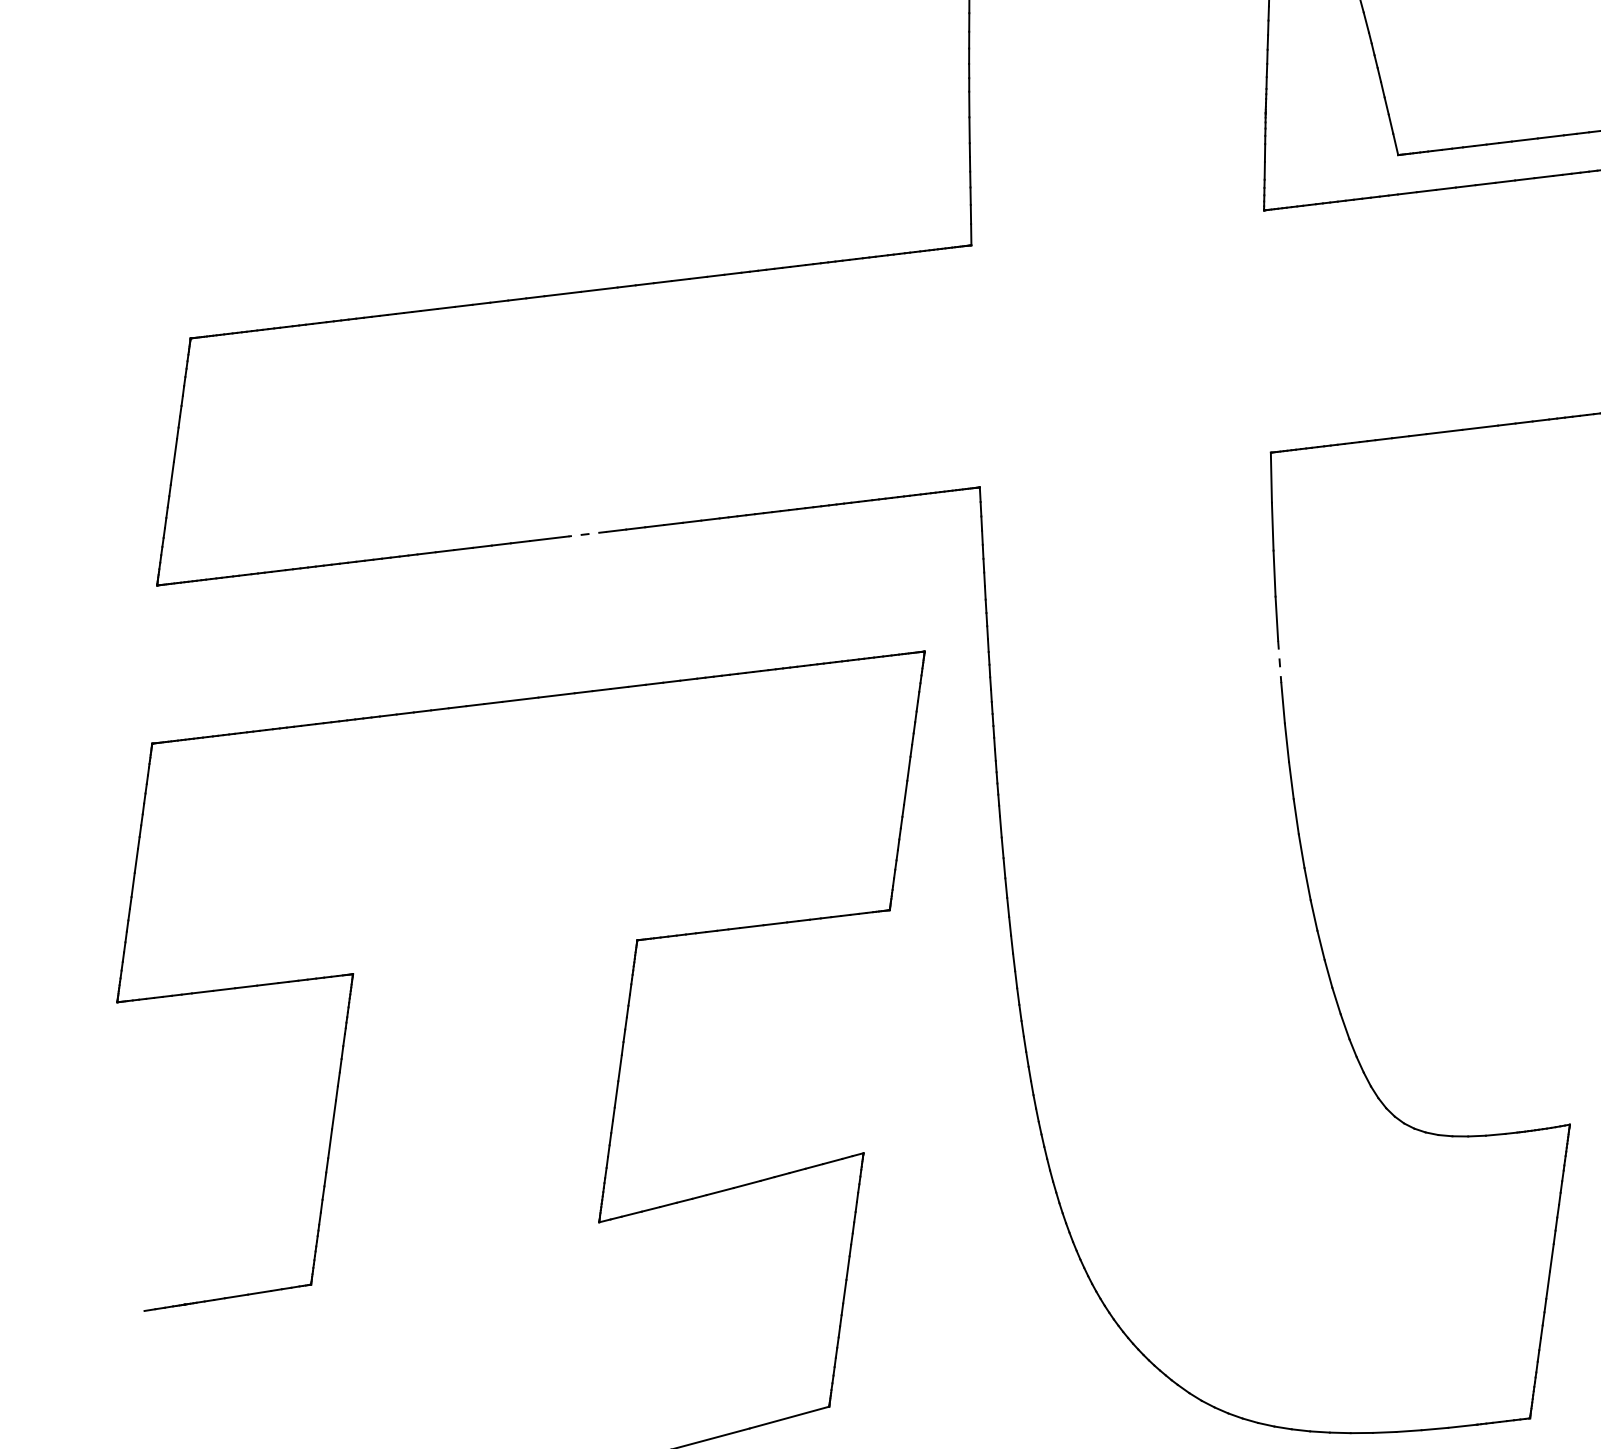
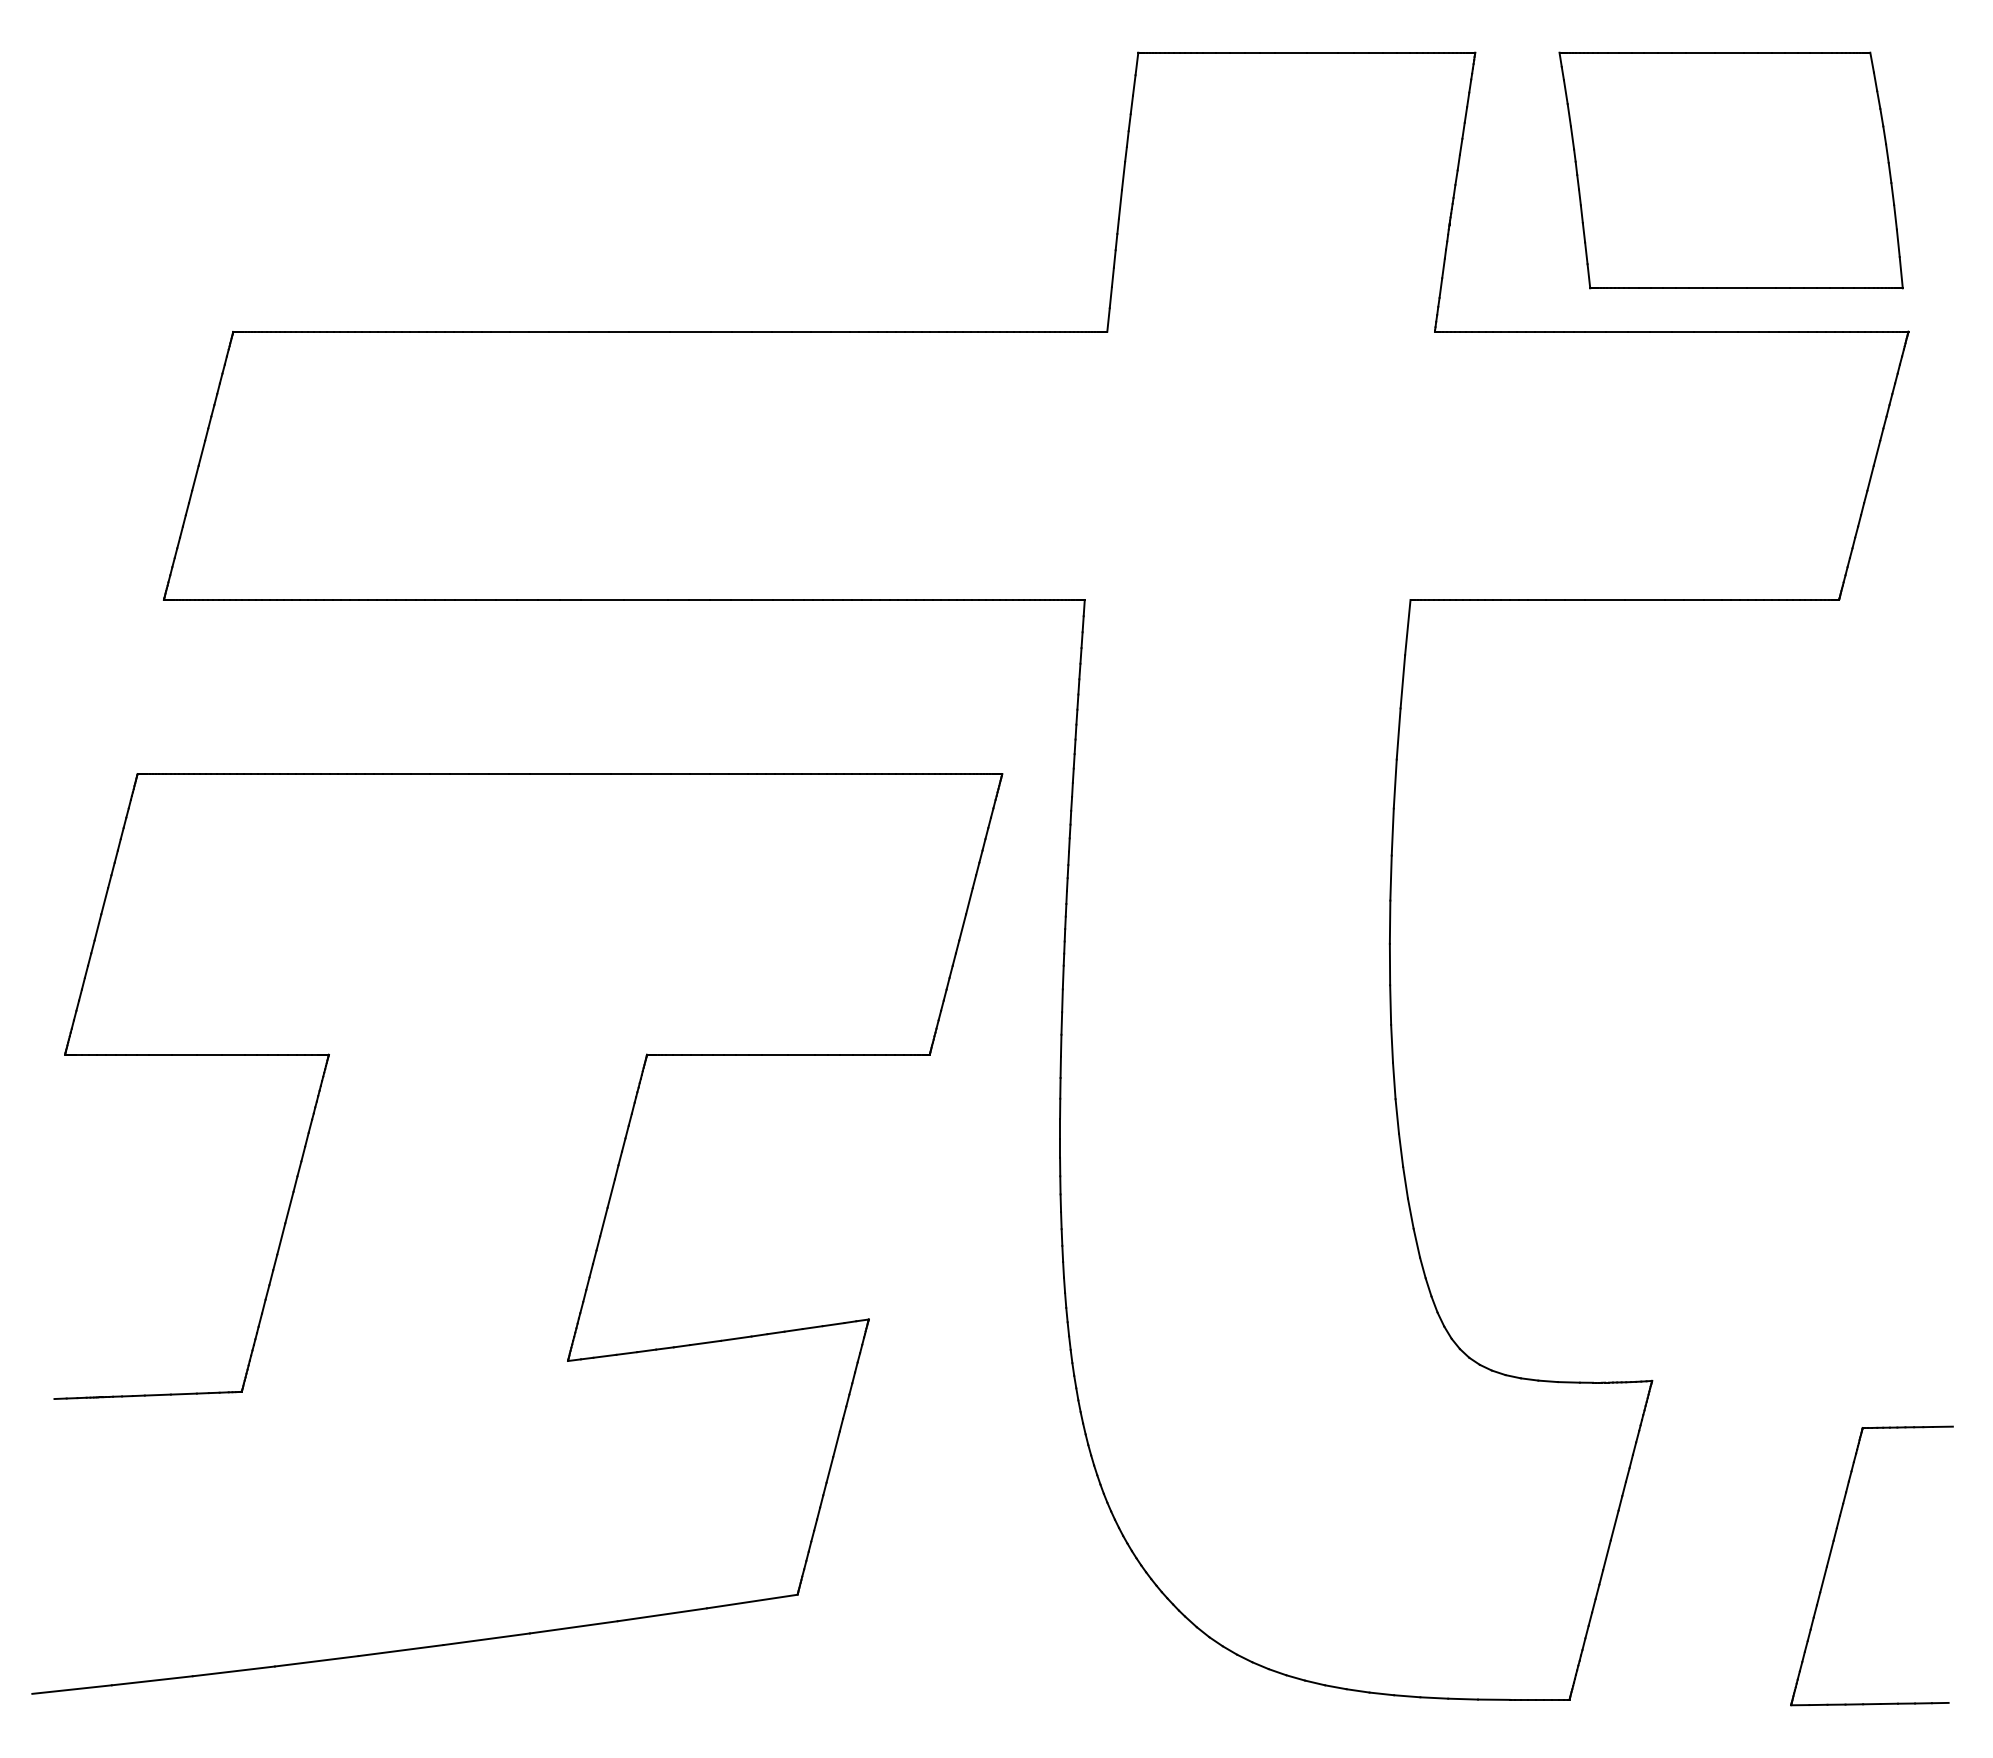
line: (587, 533) -> (645, 599), dashed -> solid
line: (1279, 662) -> (1392, 832), dashed -> solid

